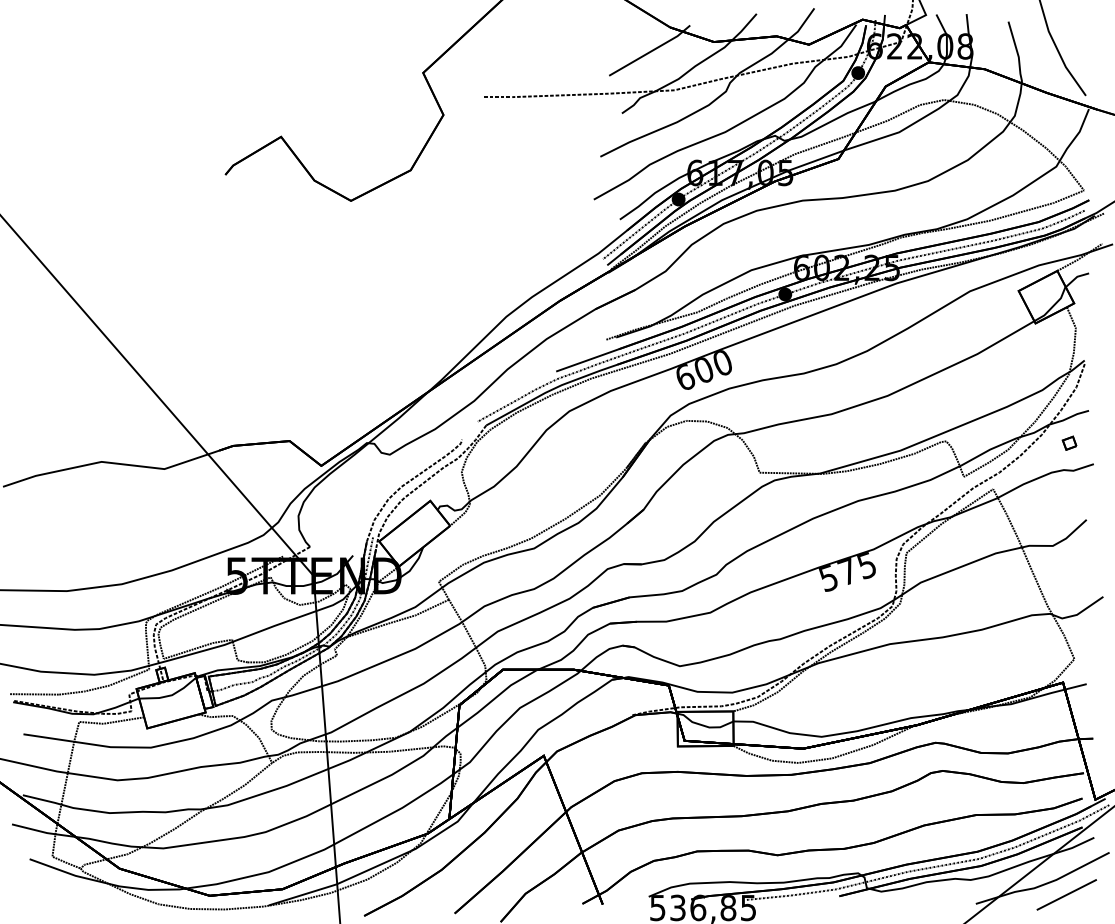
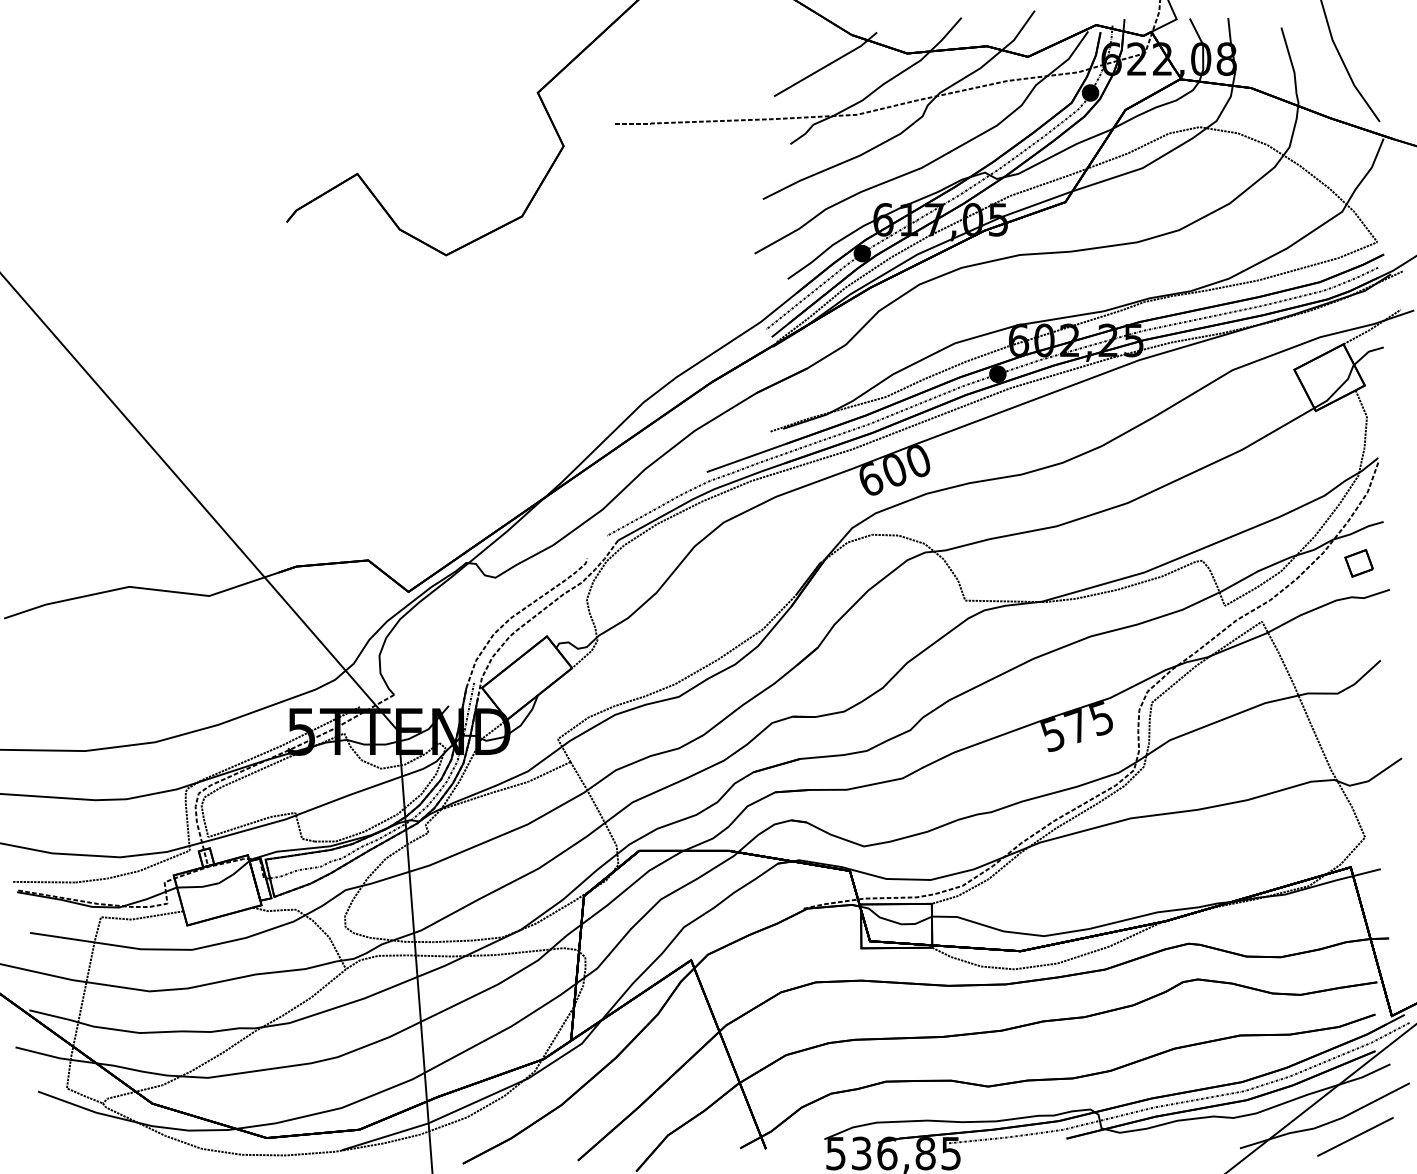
part: (1069, 442) -> (1358, 562), size x1.6

